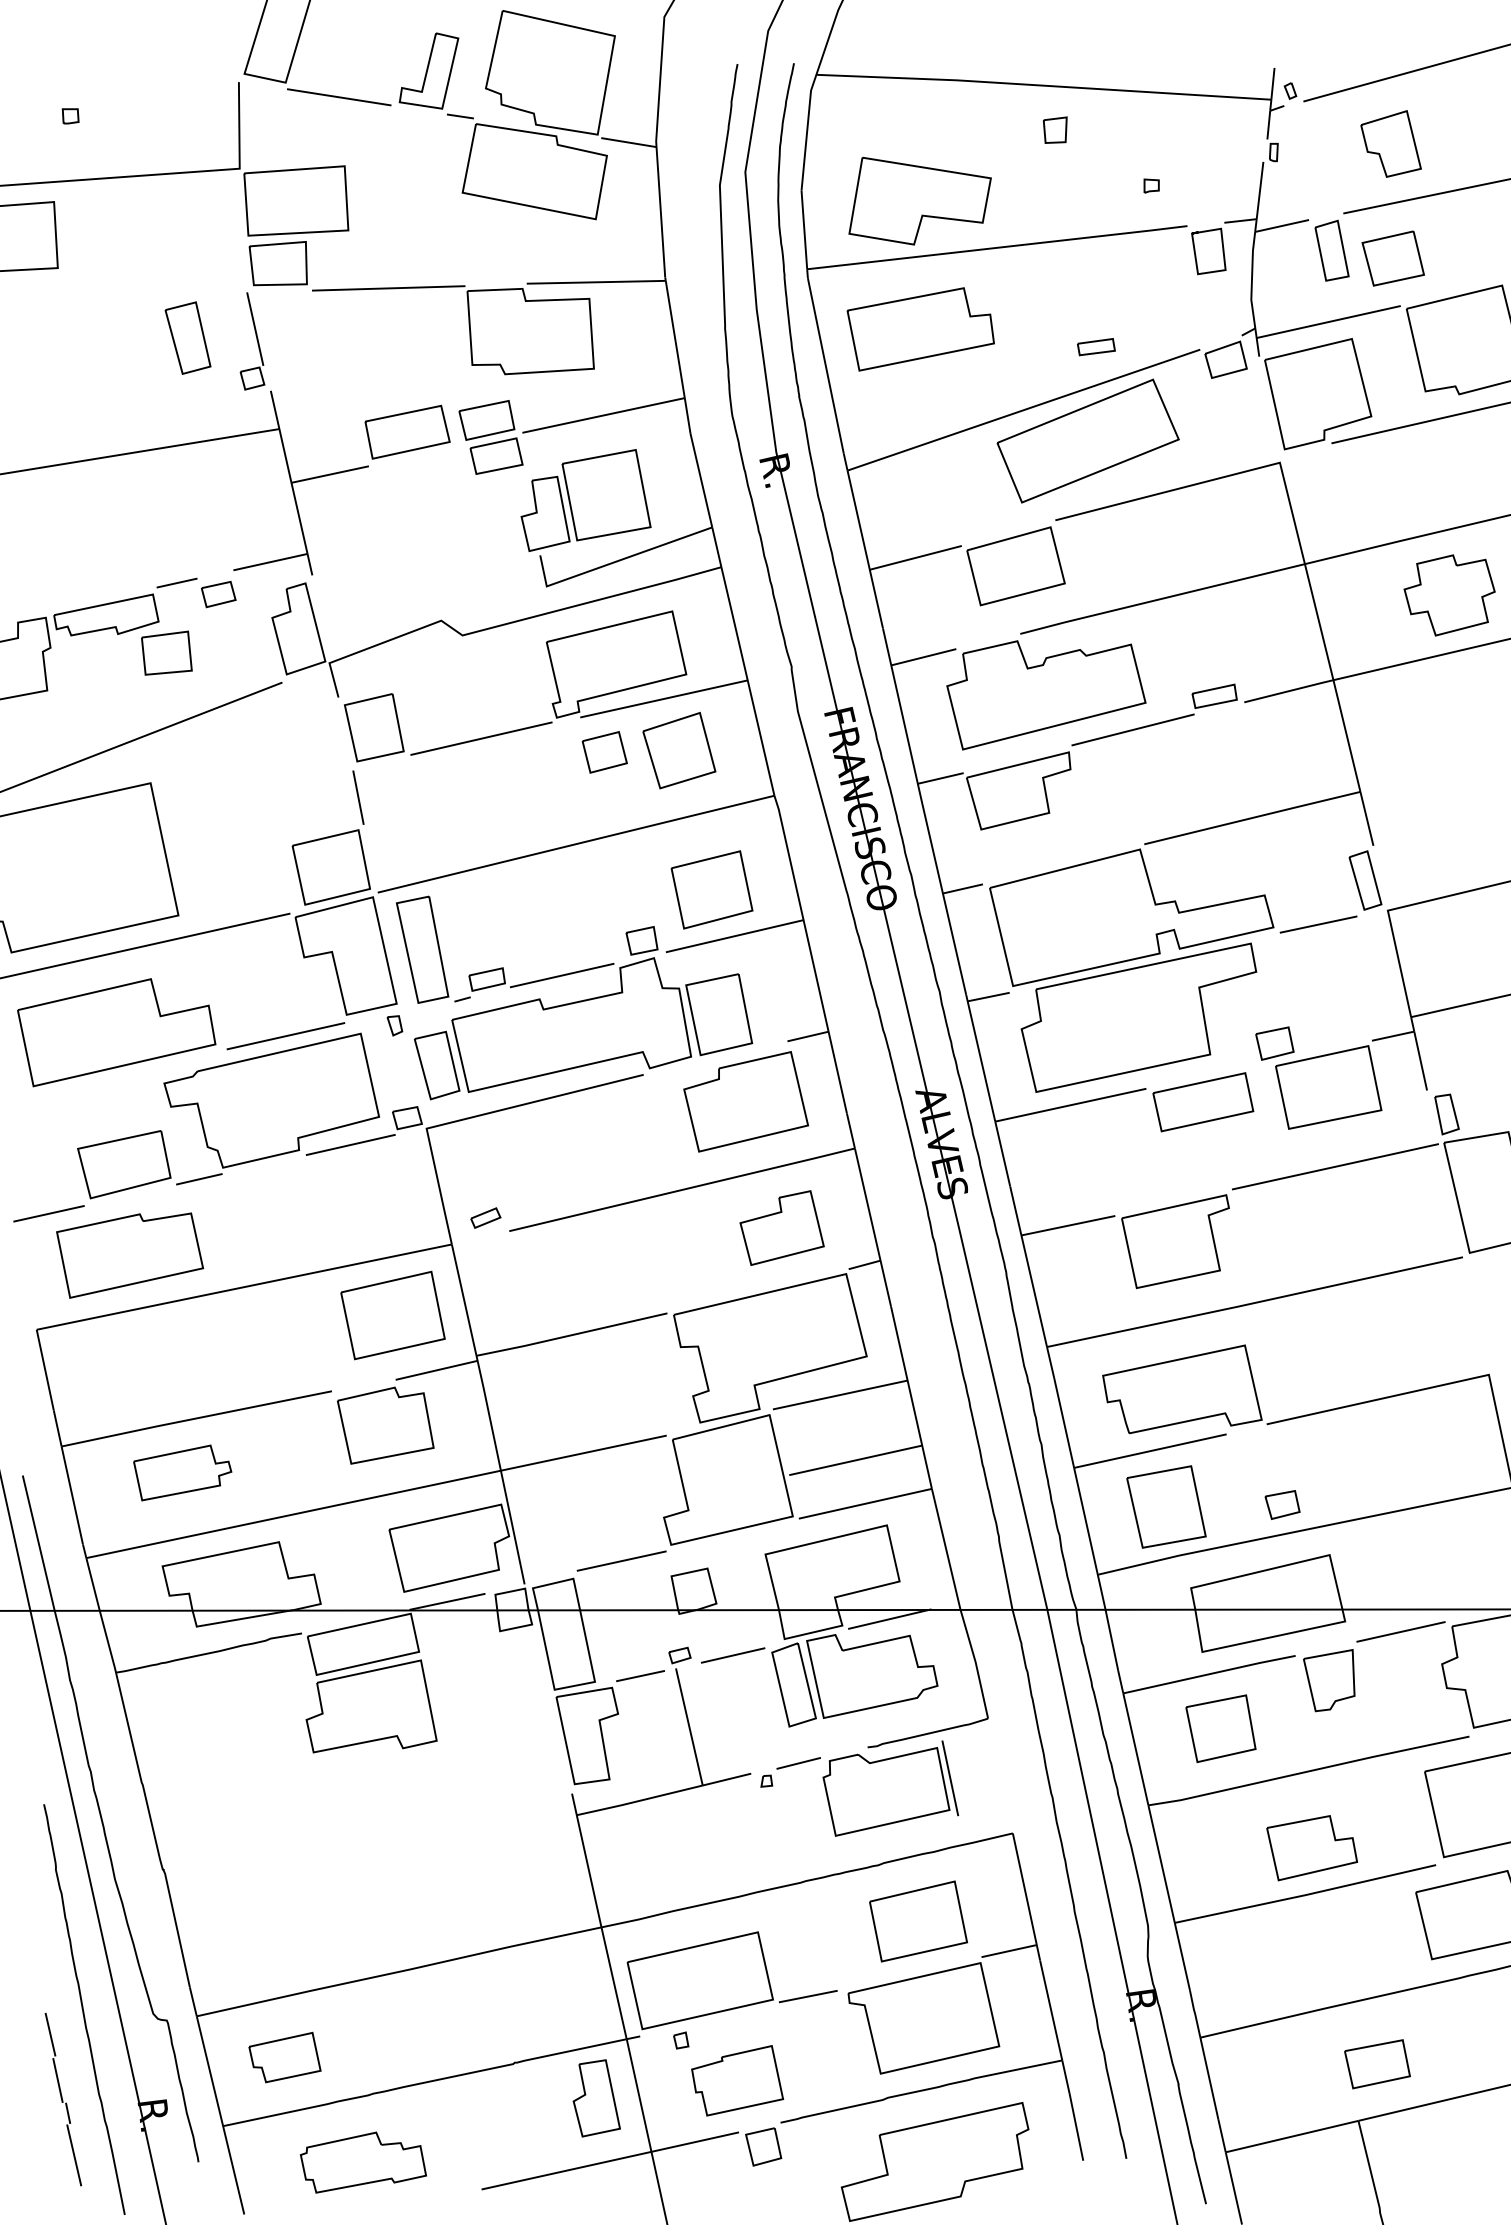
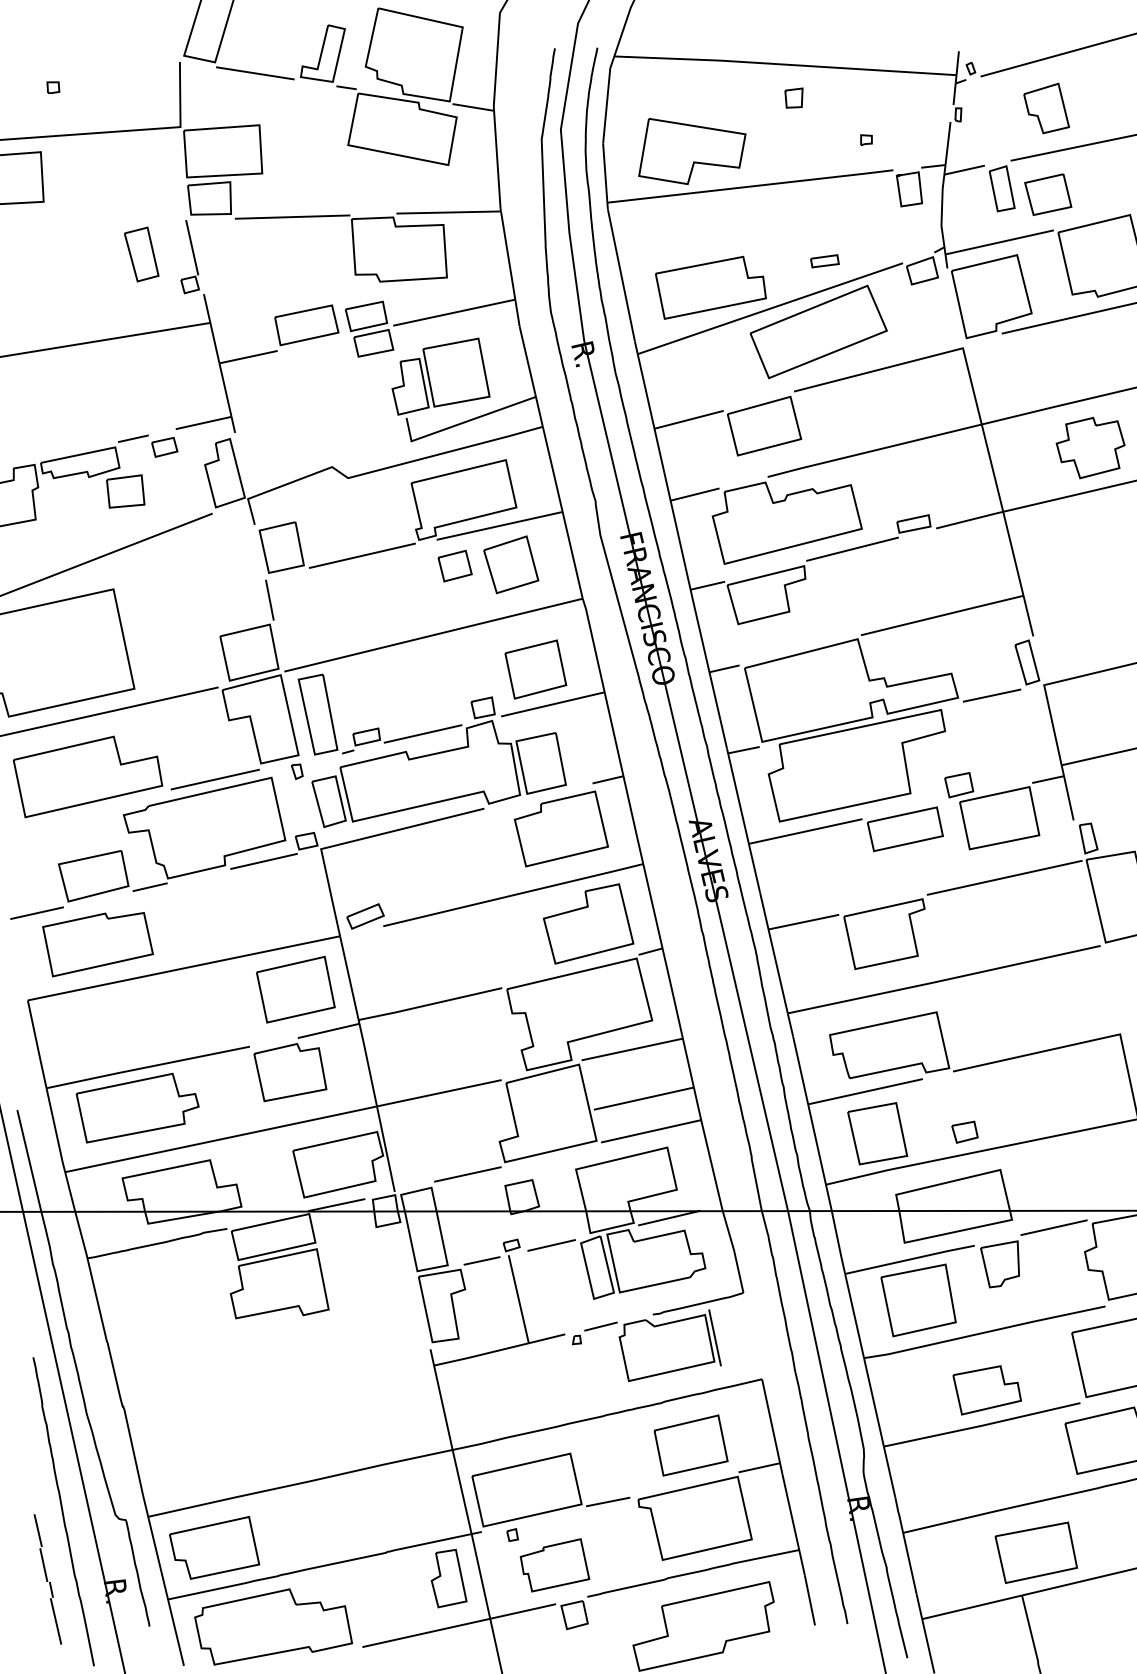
part: (920, 329) -> (710, 287), moved
part: (485, 1217) -> (365, 915), size x1.67
part: (781, 1227) -> (588, 923), size x1.43
part: (182, 1472) -> (137, 1107), size x1.67
part: (1220, 1728) -> (918, 1300), size x1.43
part: (284, 2057) -> (214, 1547), size x1.67
part: (1377, 2064) -> (1036, 1553), size x1.67
part: (363, 2162) -> (273, 1626), size x1.67

